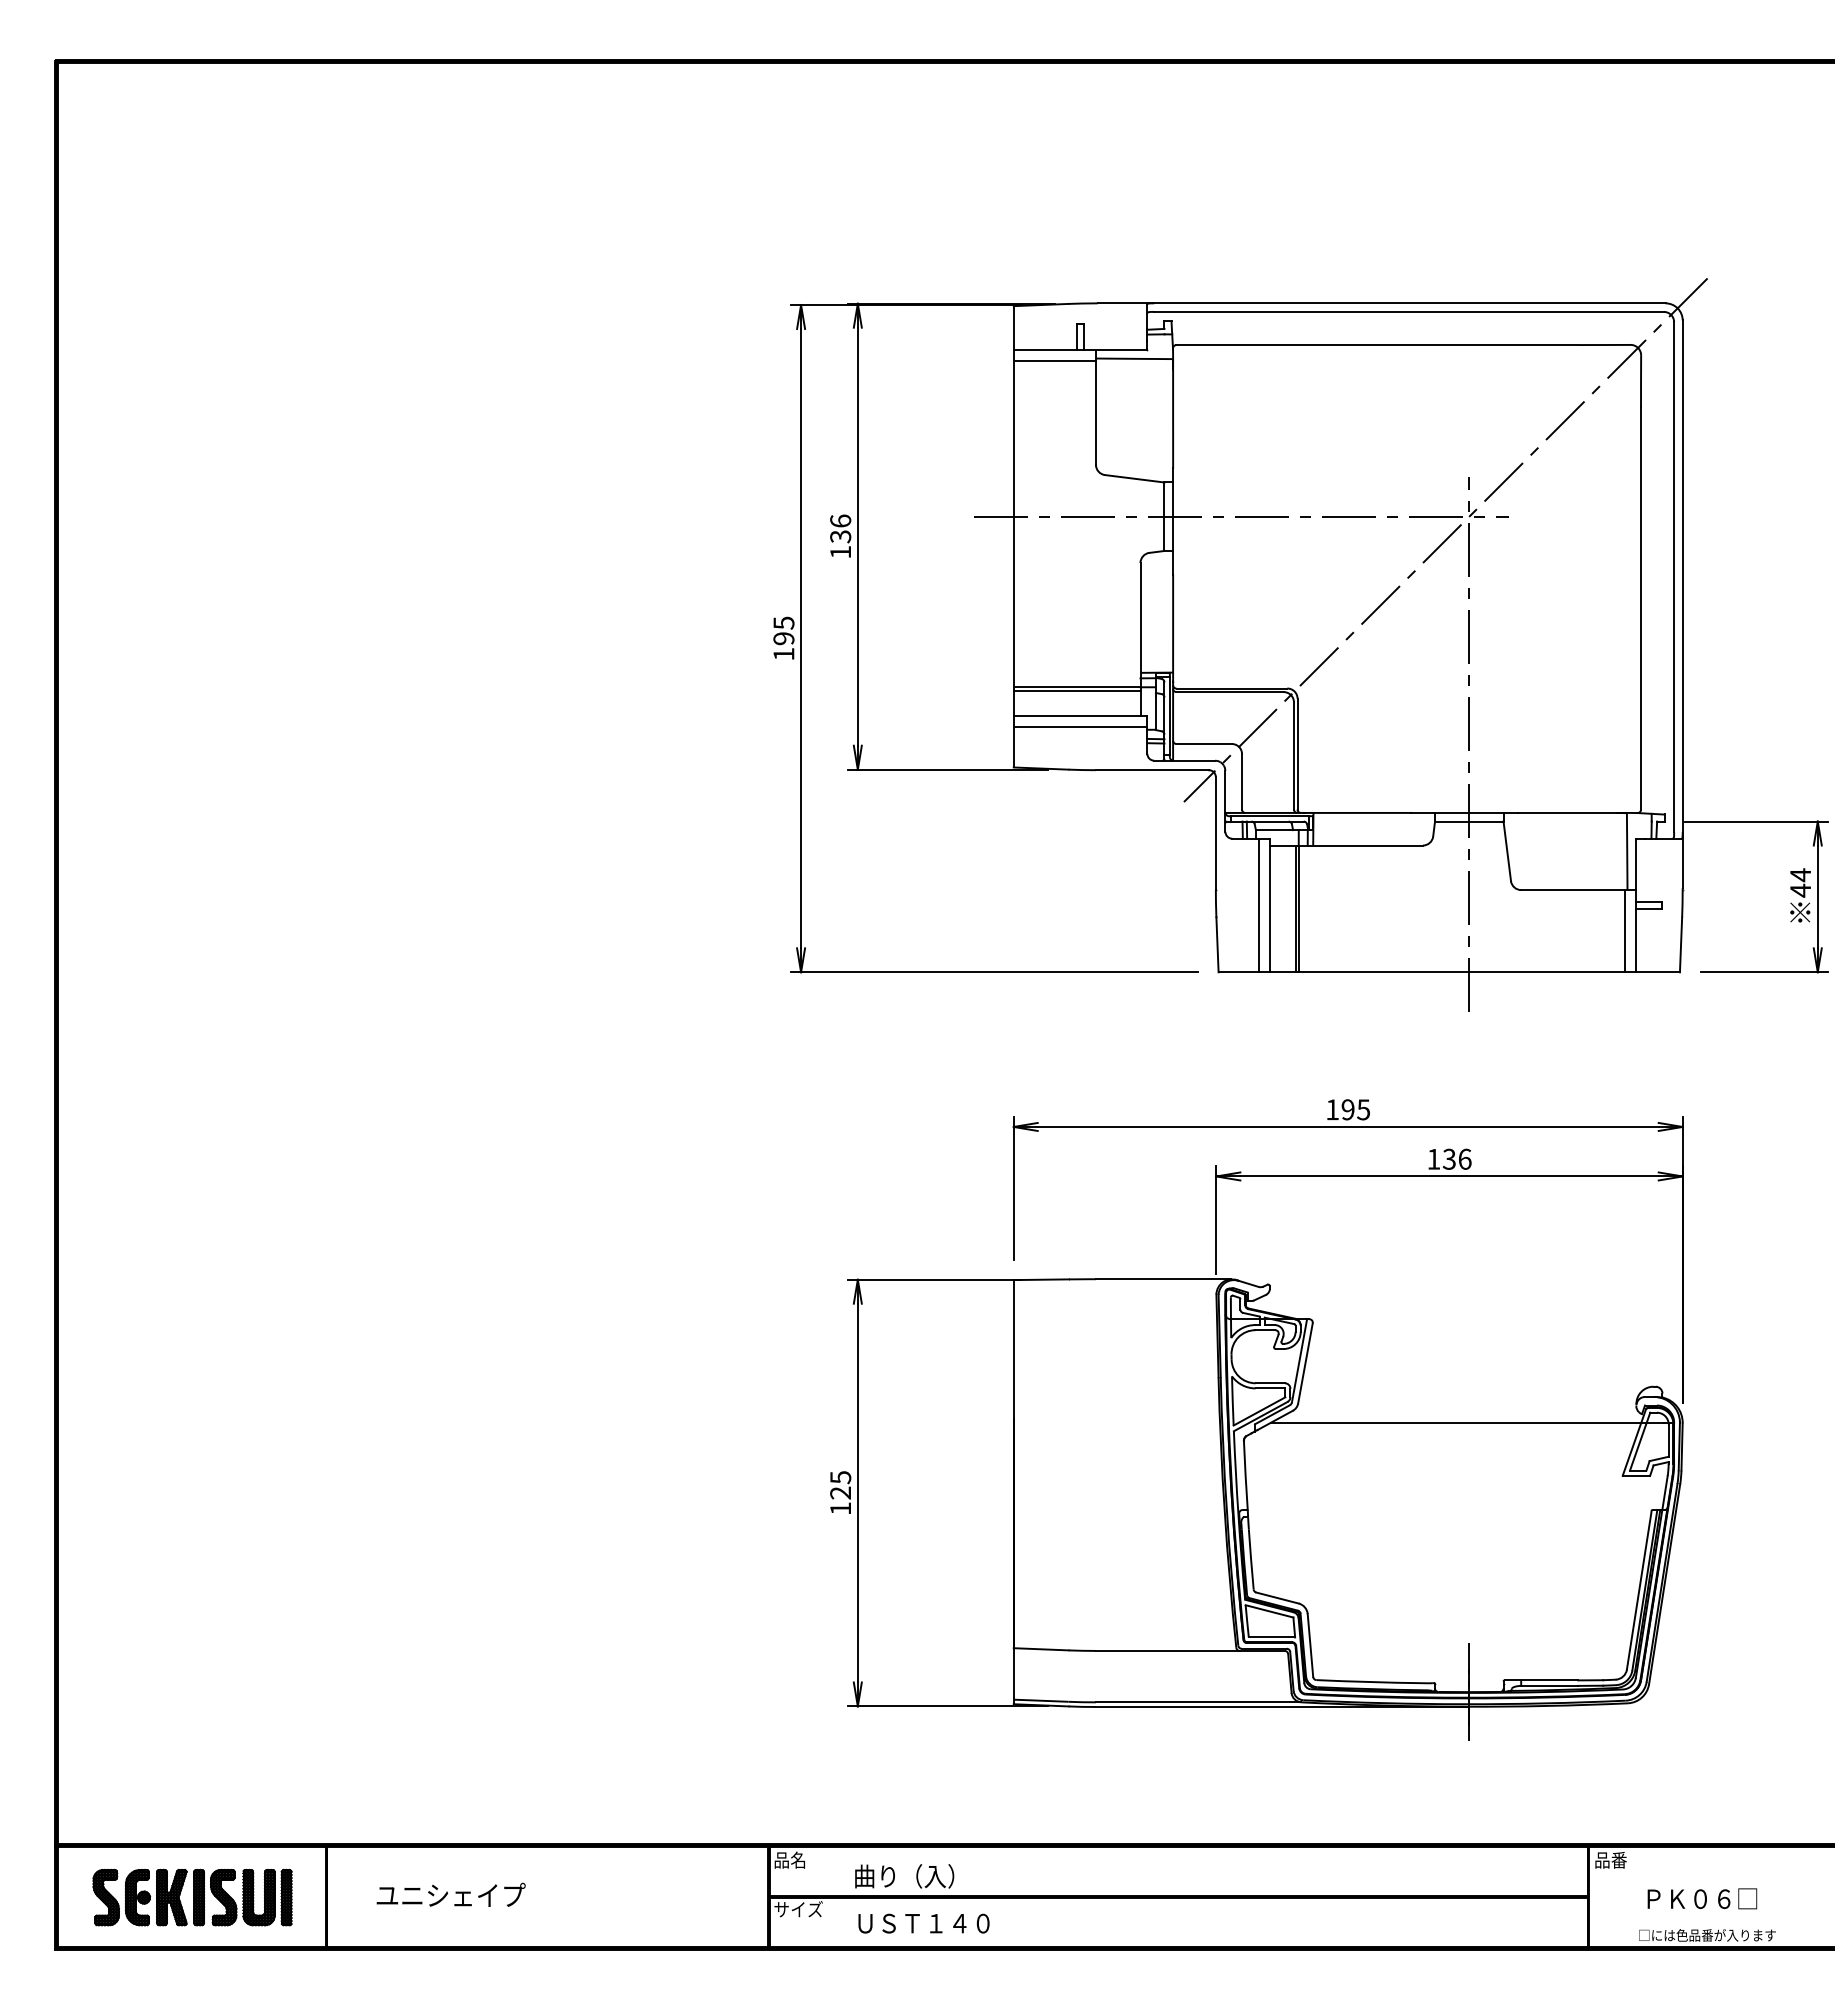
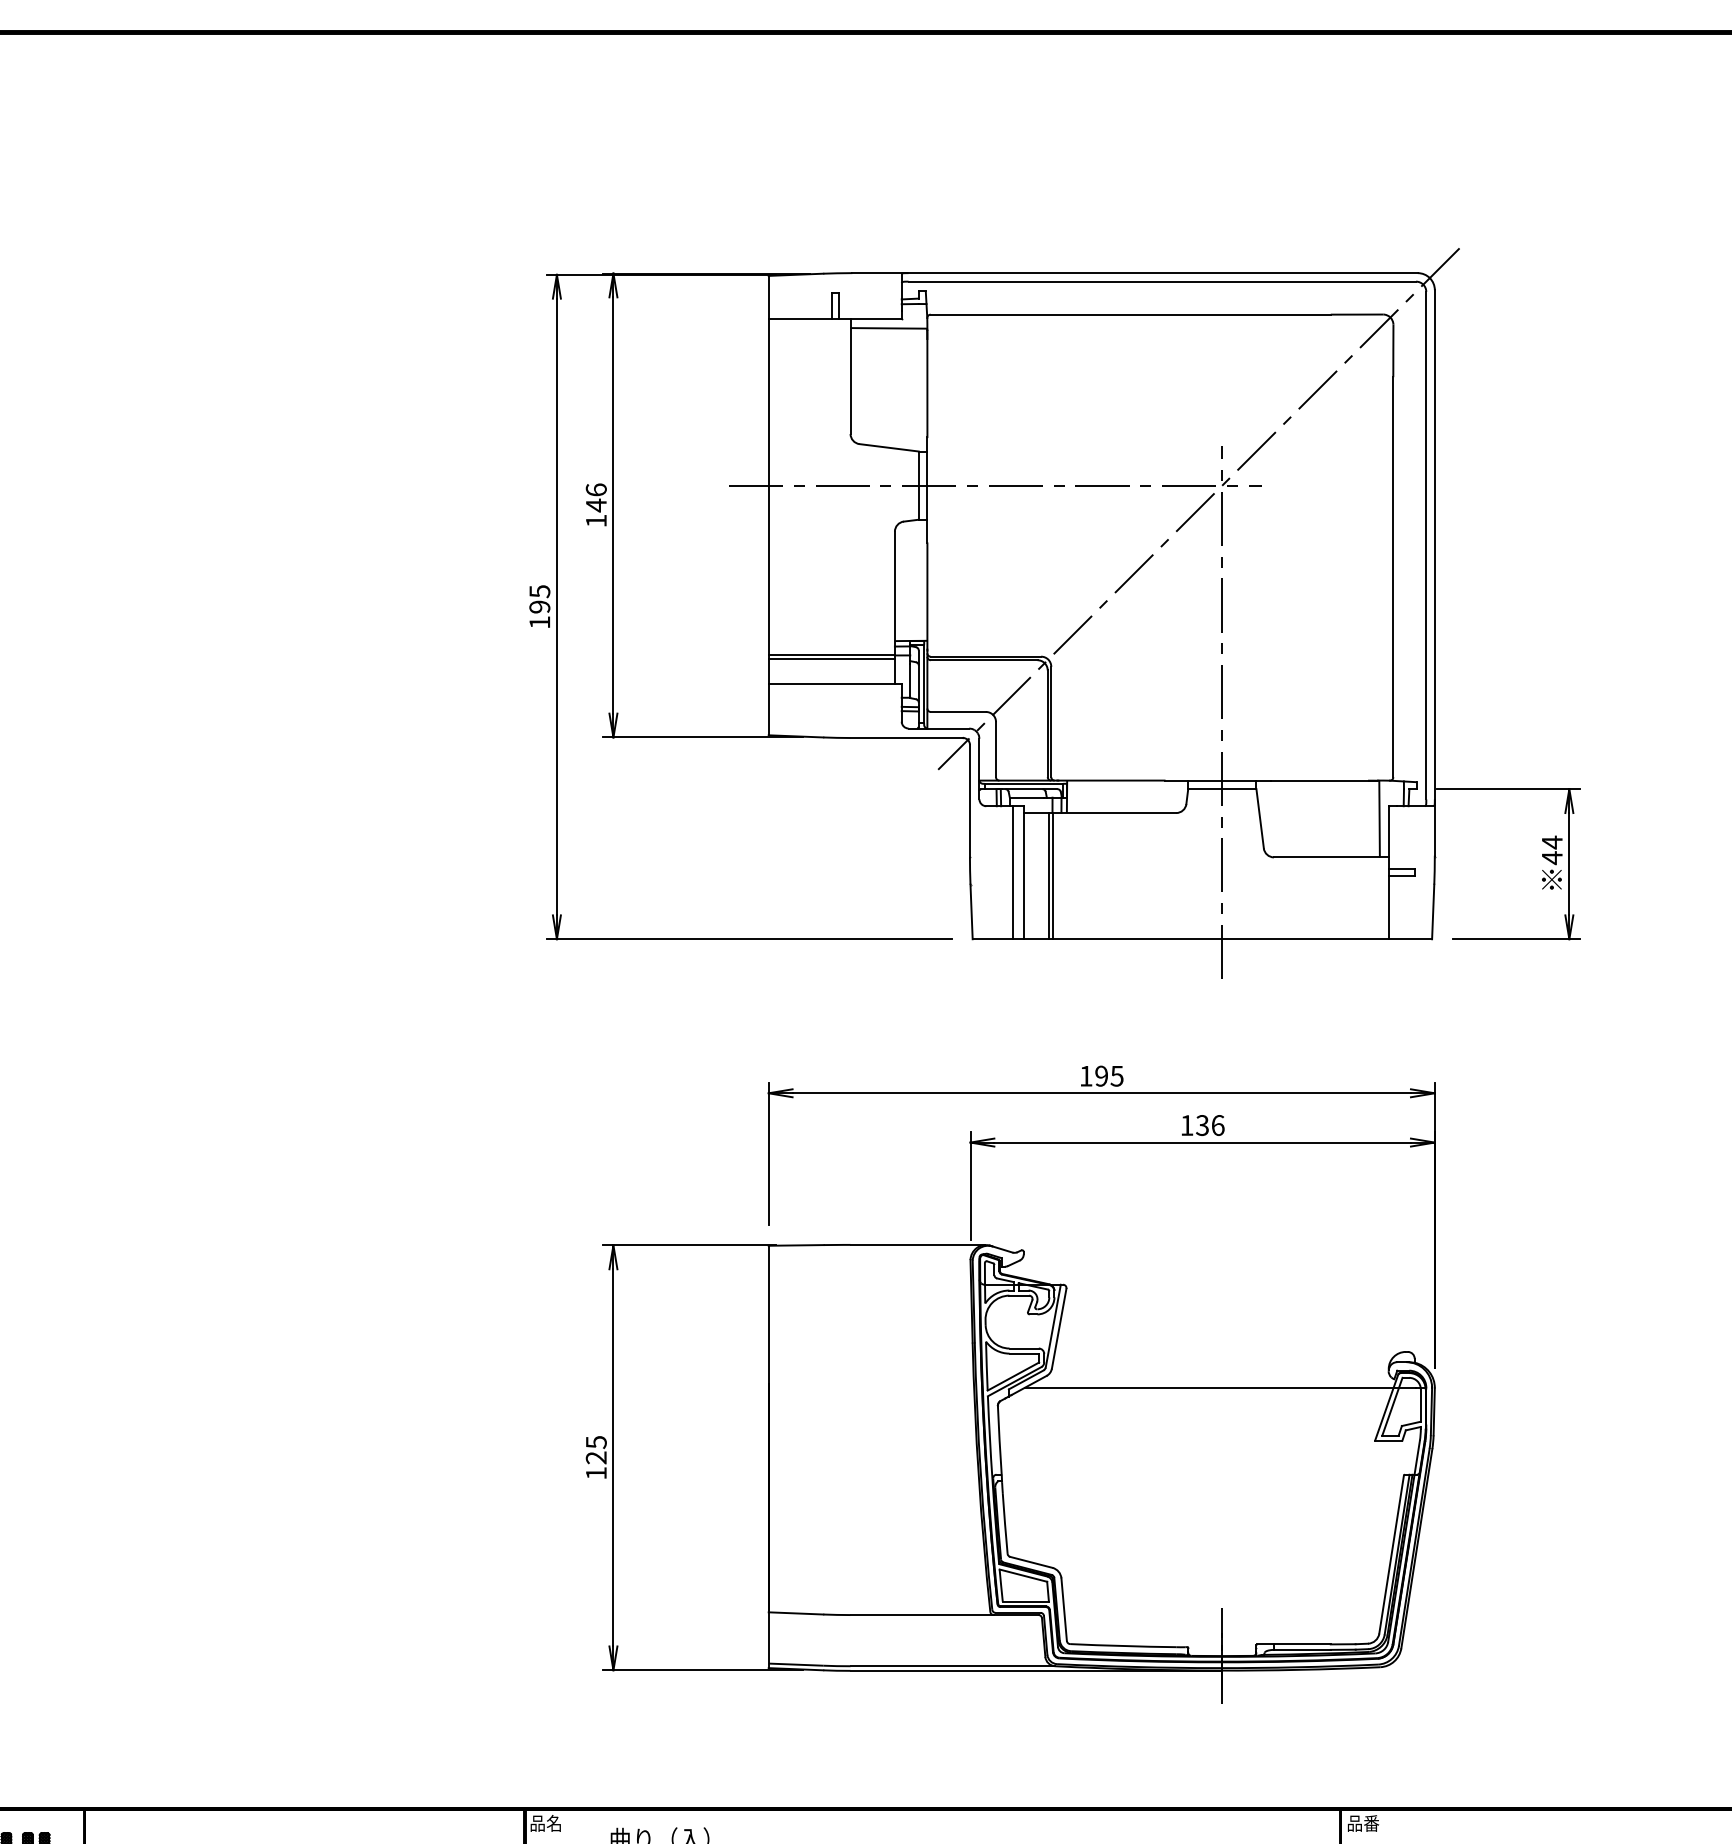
line: (1054, 361) -> (809, 331), removed
text: (840, 536) -> (596, 505), 136 -> 146
line: (1080, 727) -> (835, 695), removed
line: (1624, 931) -> (1376, 898), removed

